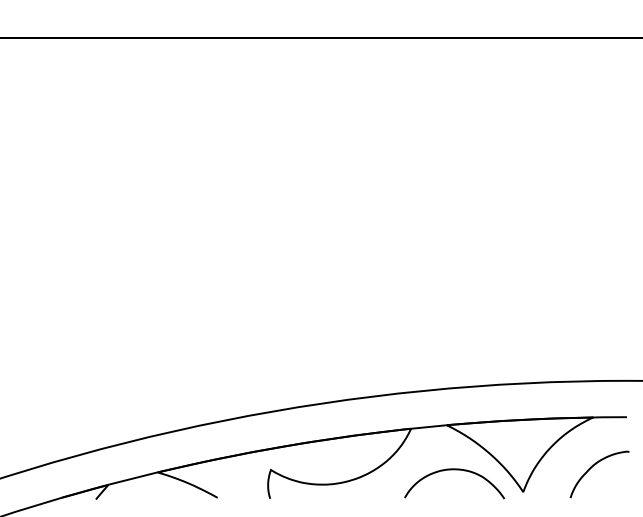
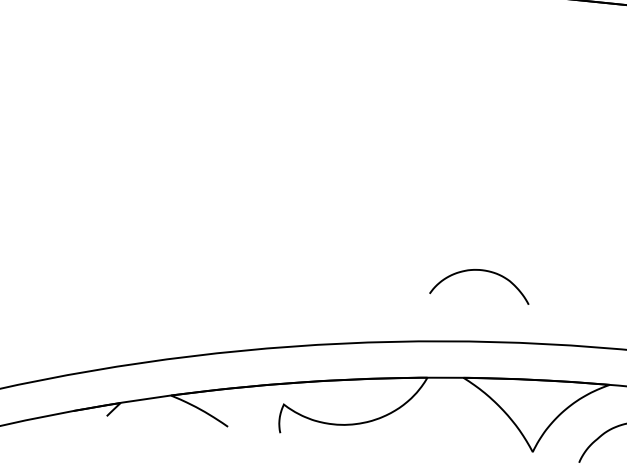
curve: (454, 470) -> (481, 271), moved

